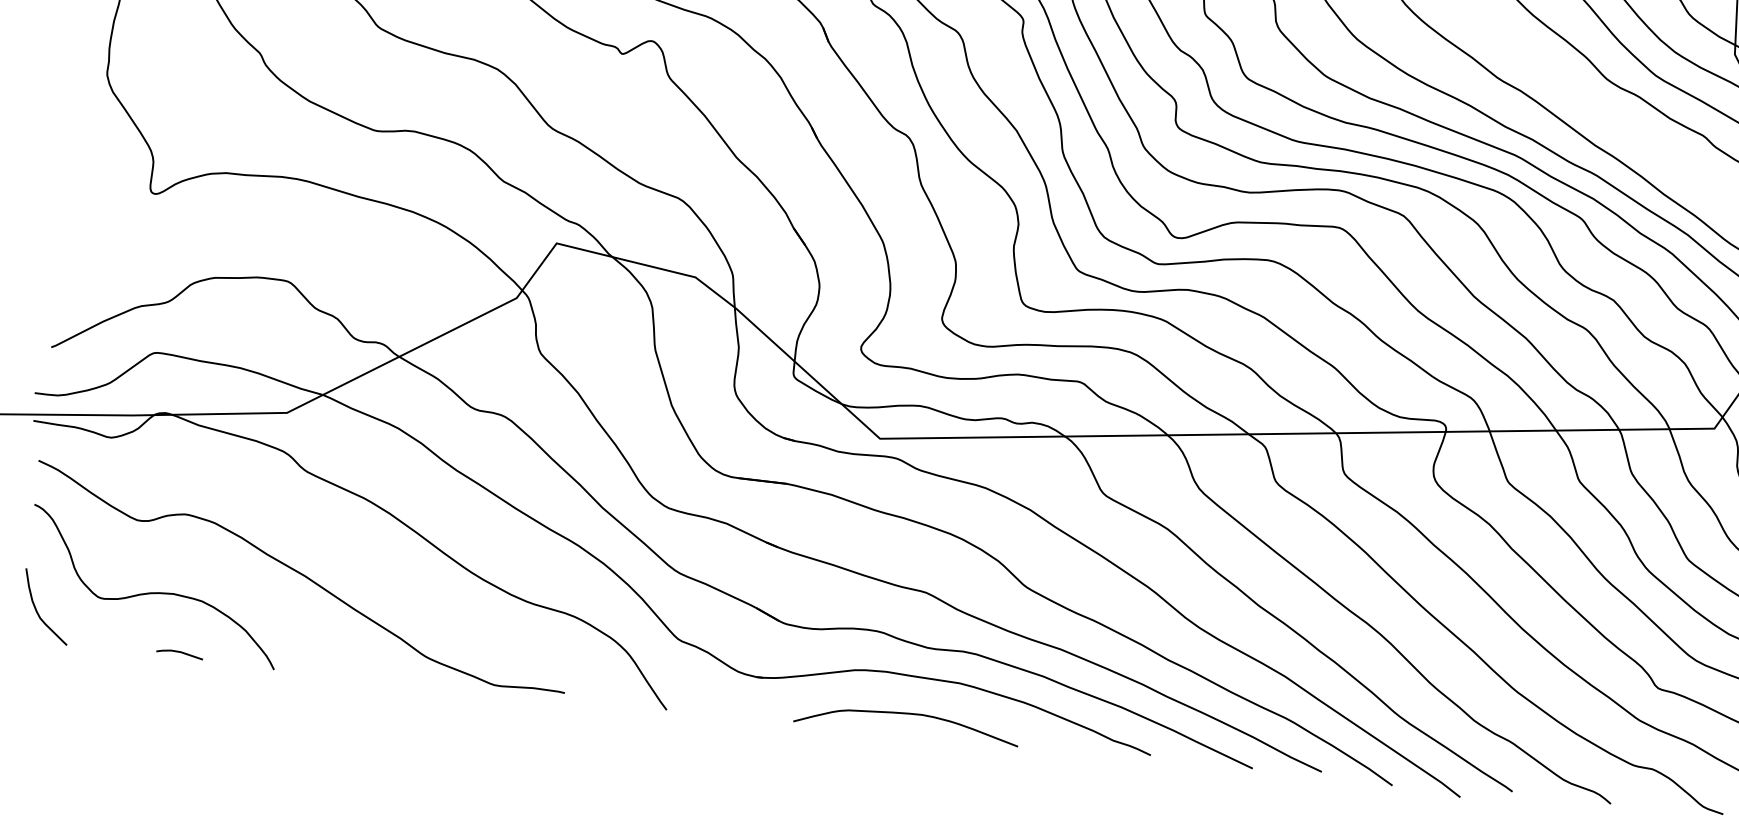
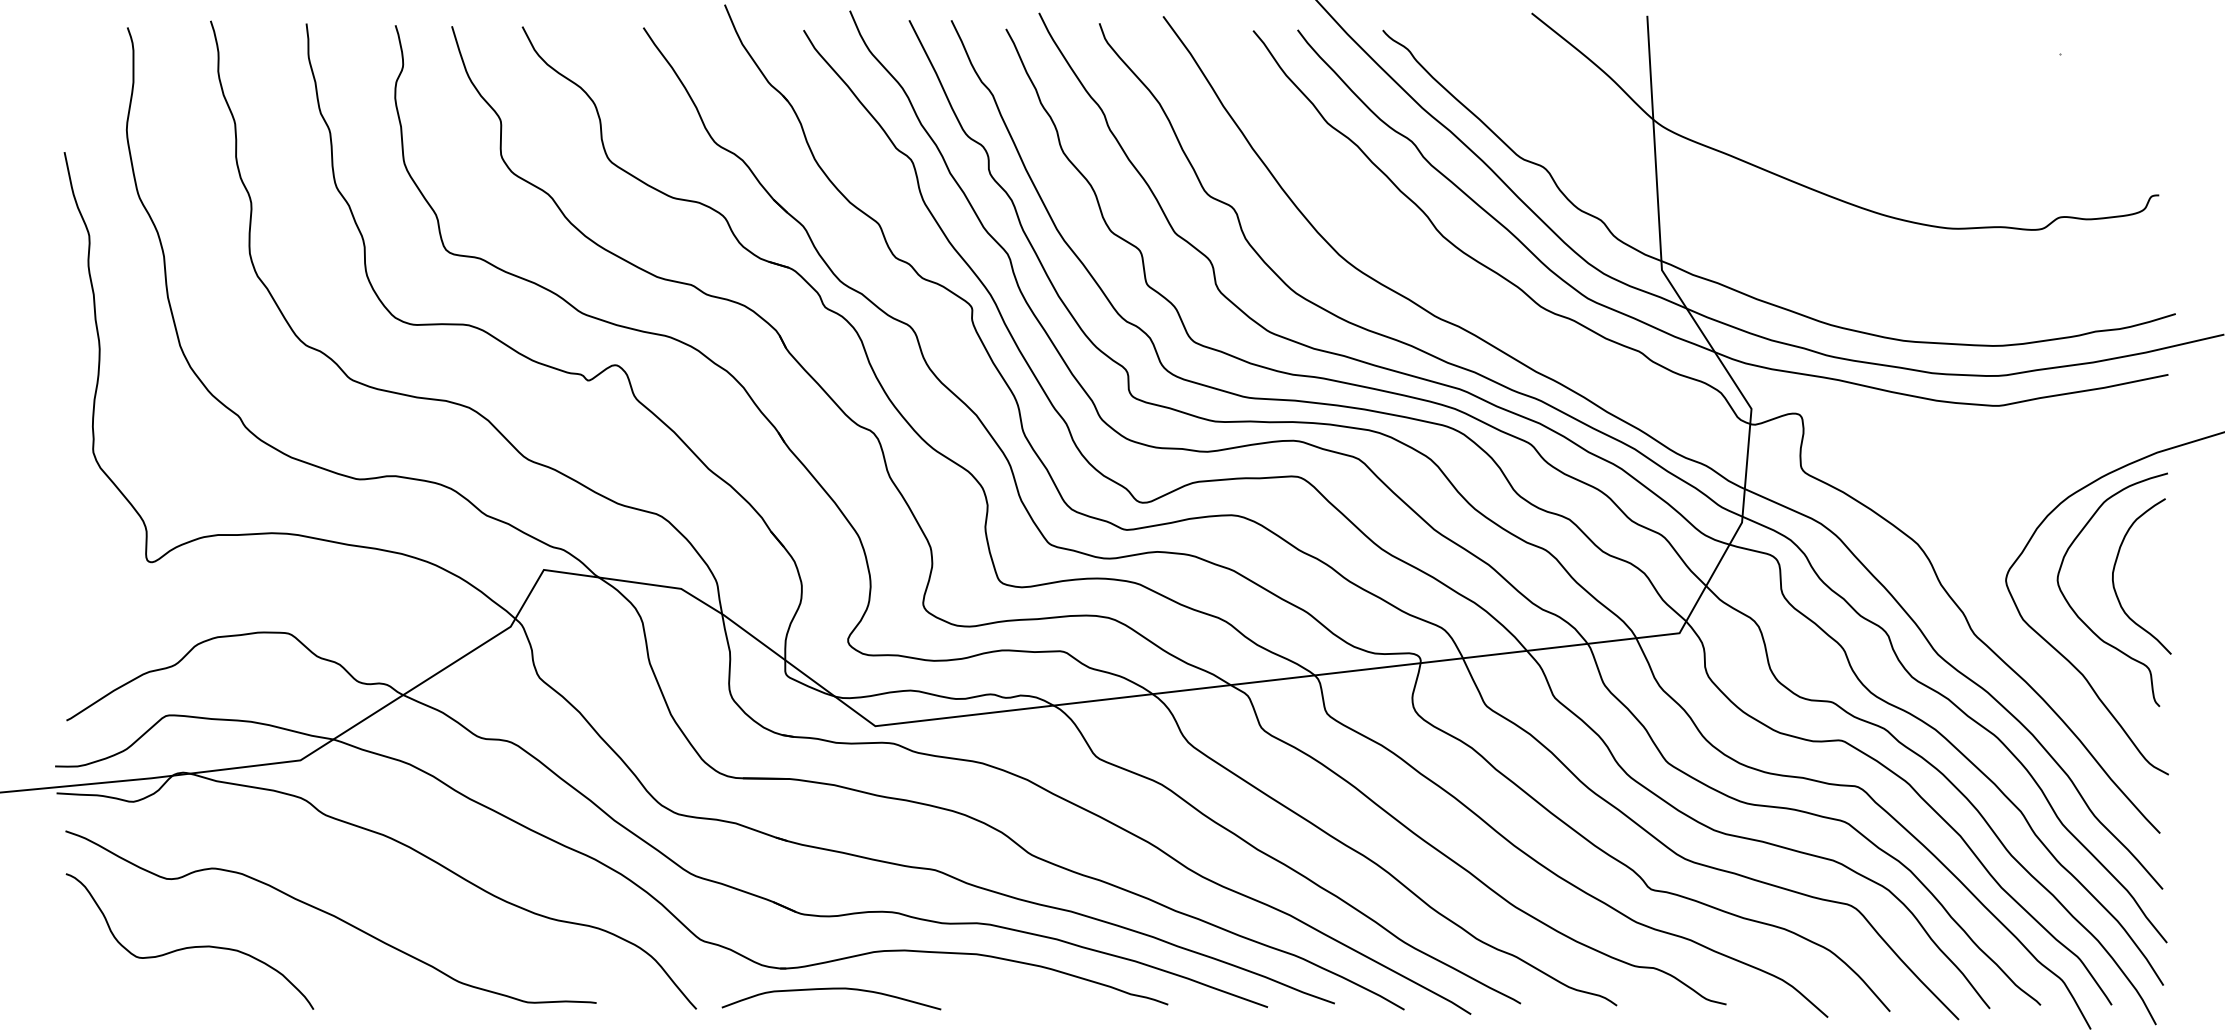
curve: (38, 612) -> (80, 977), removed
line: (180, 652) -> (221, 1002), removed
curve: (907, 714) -> (831, 989), moved

